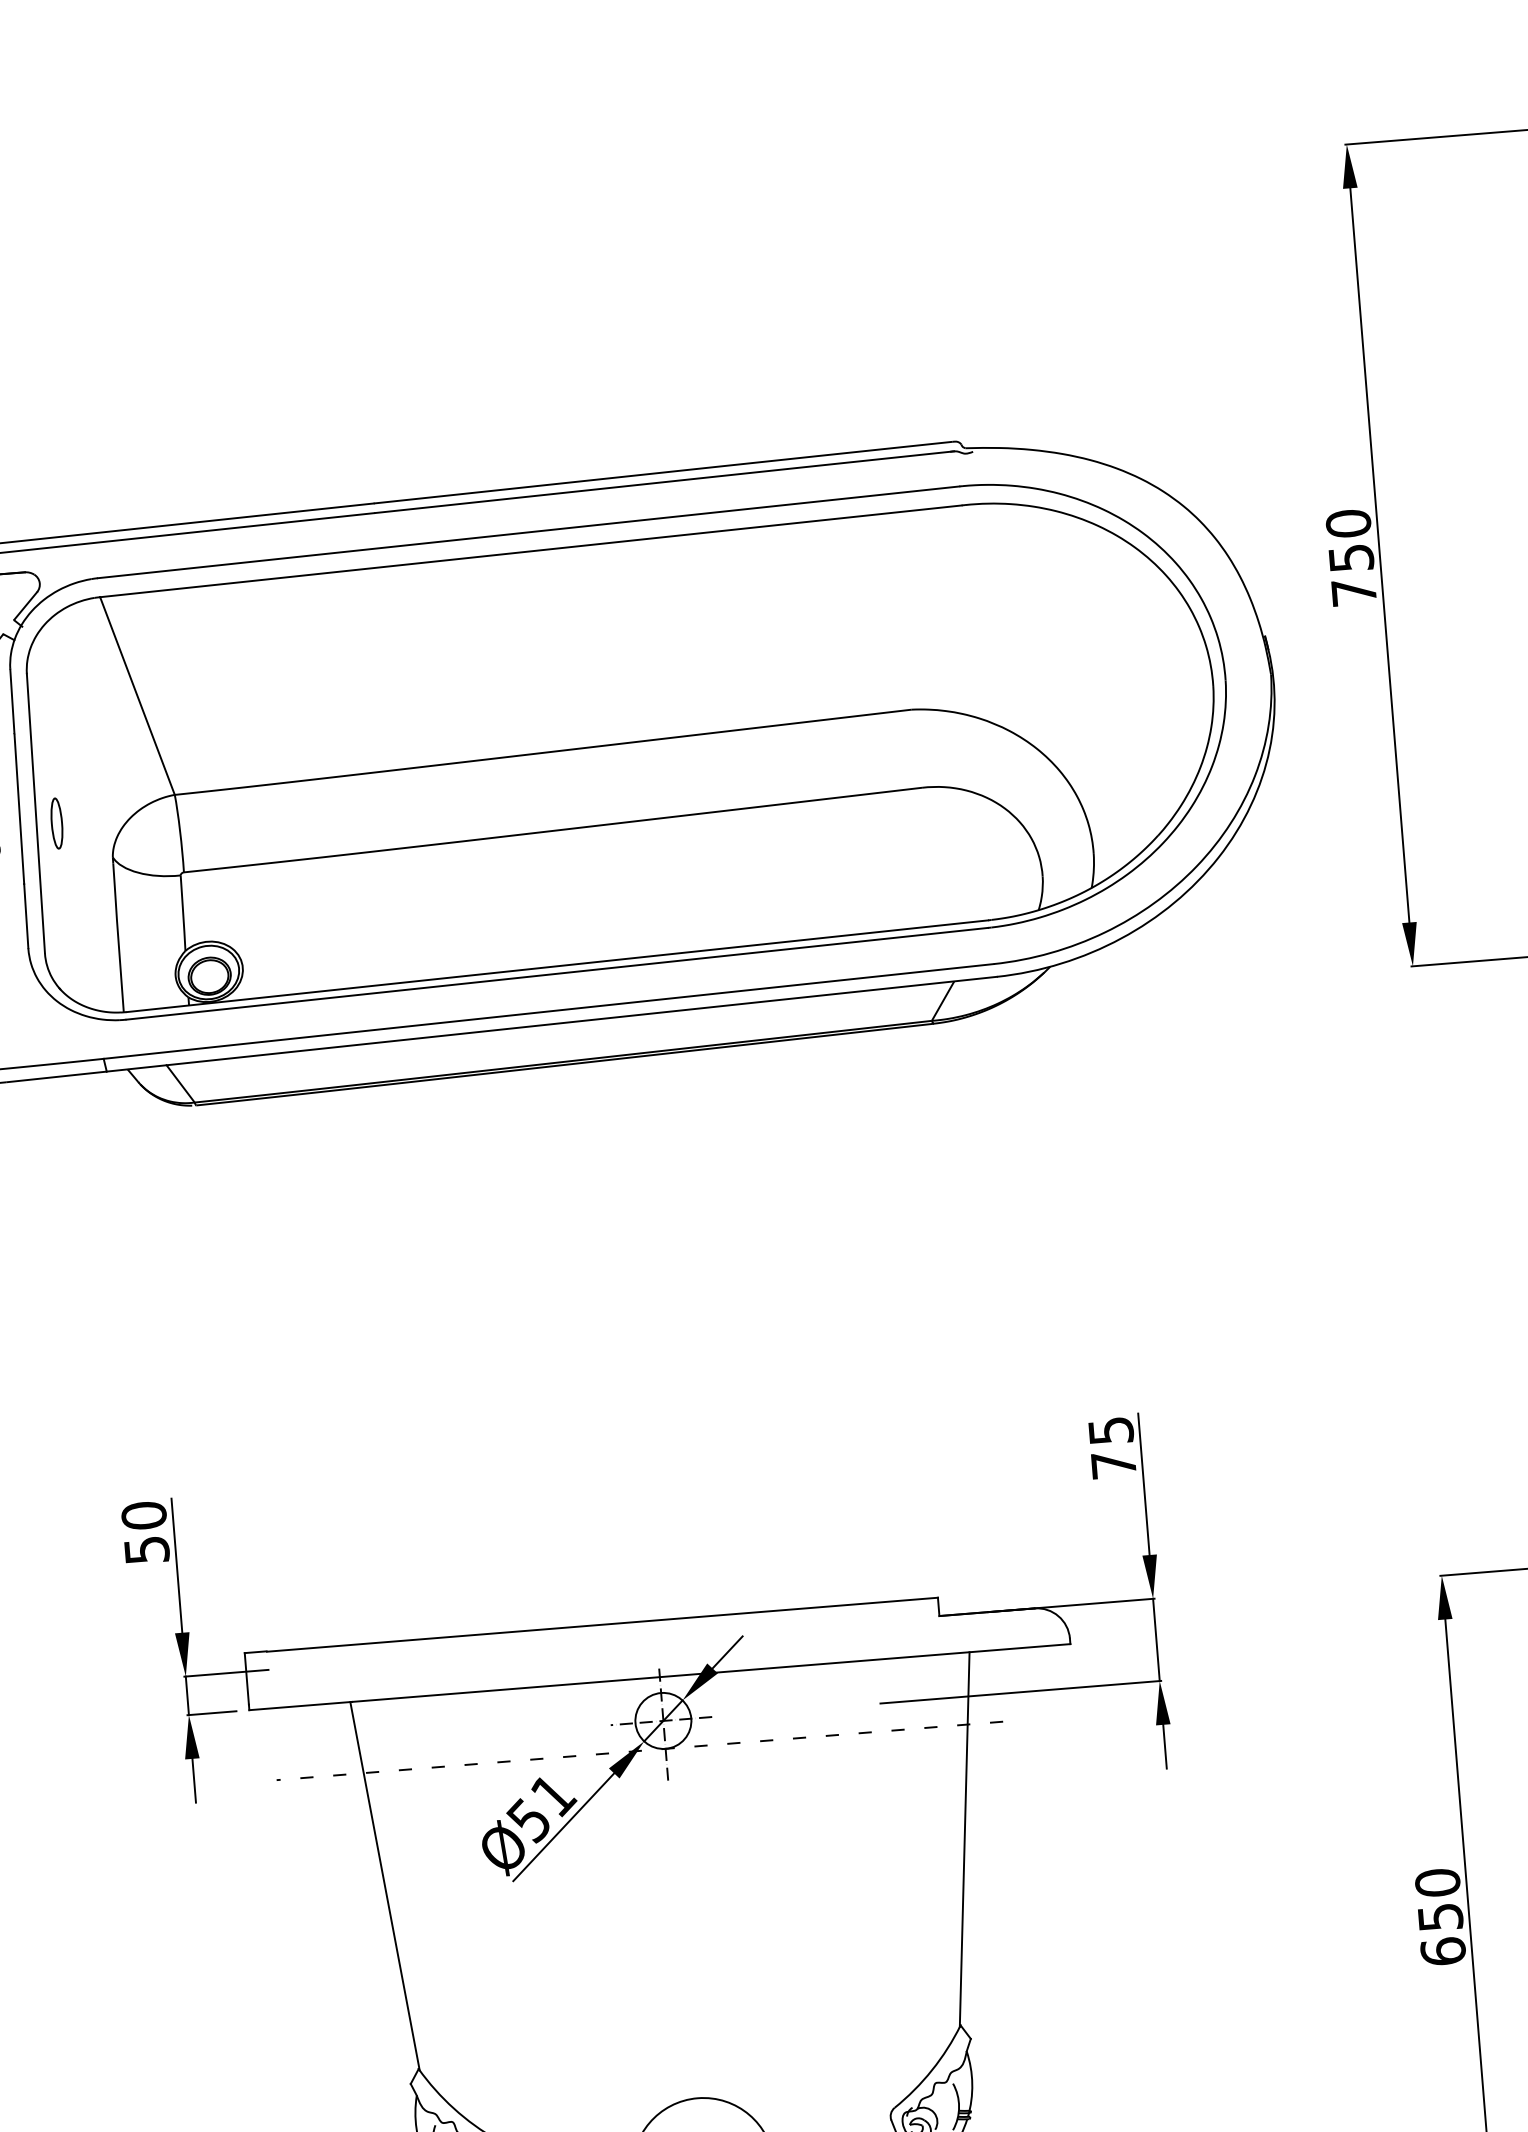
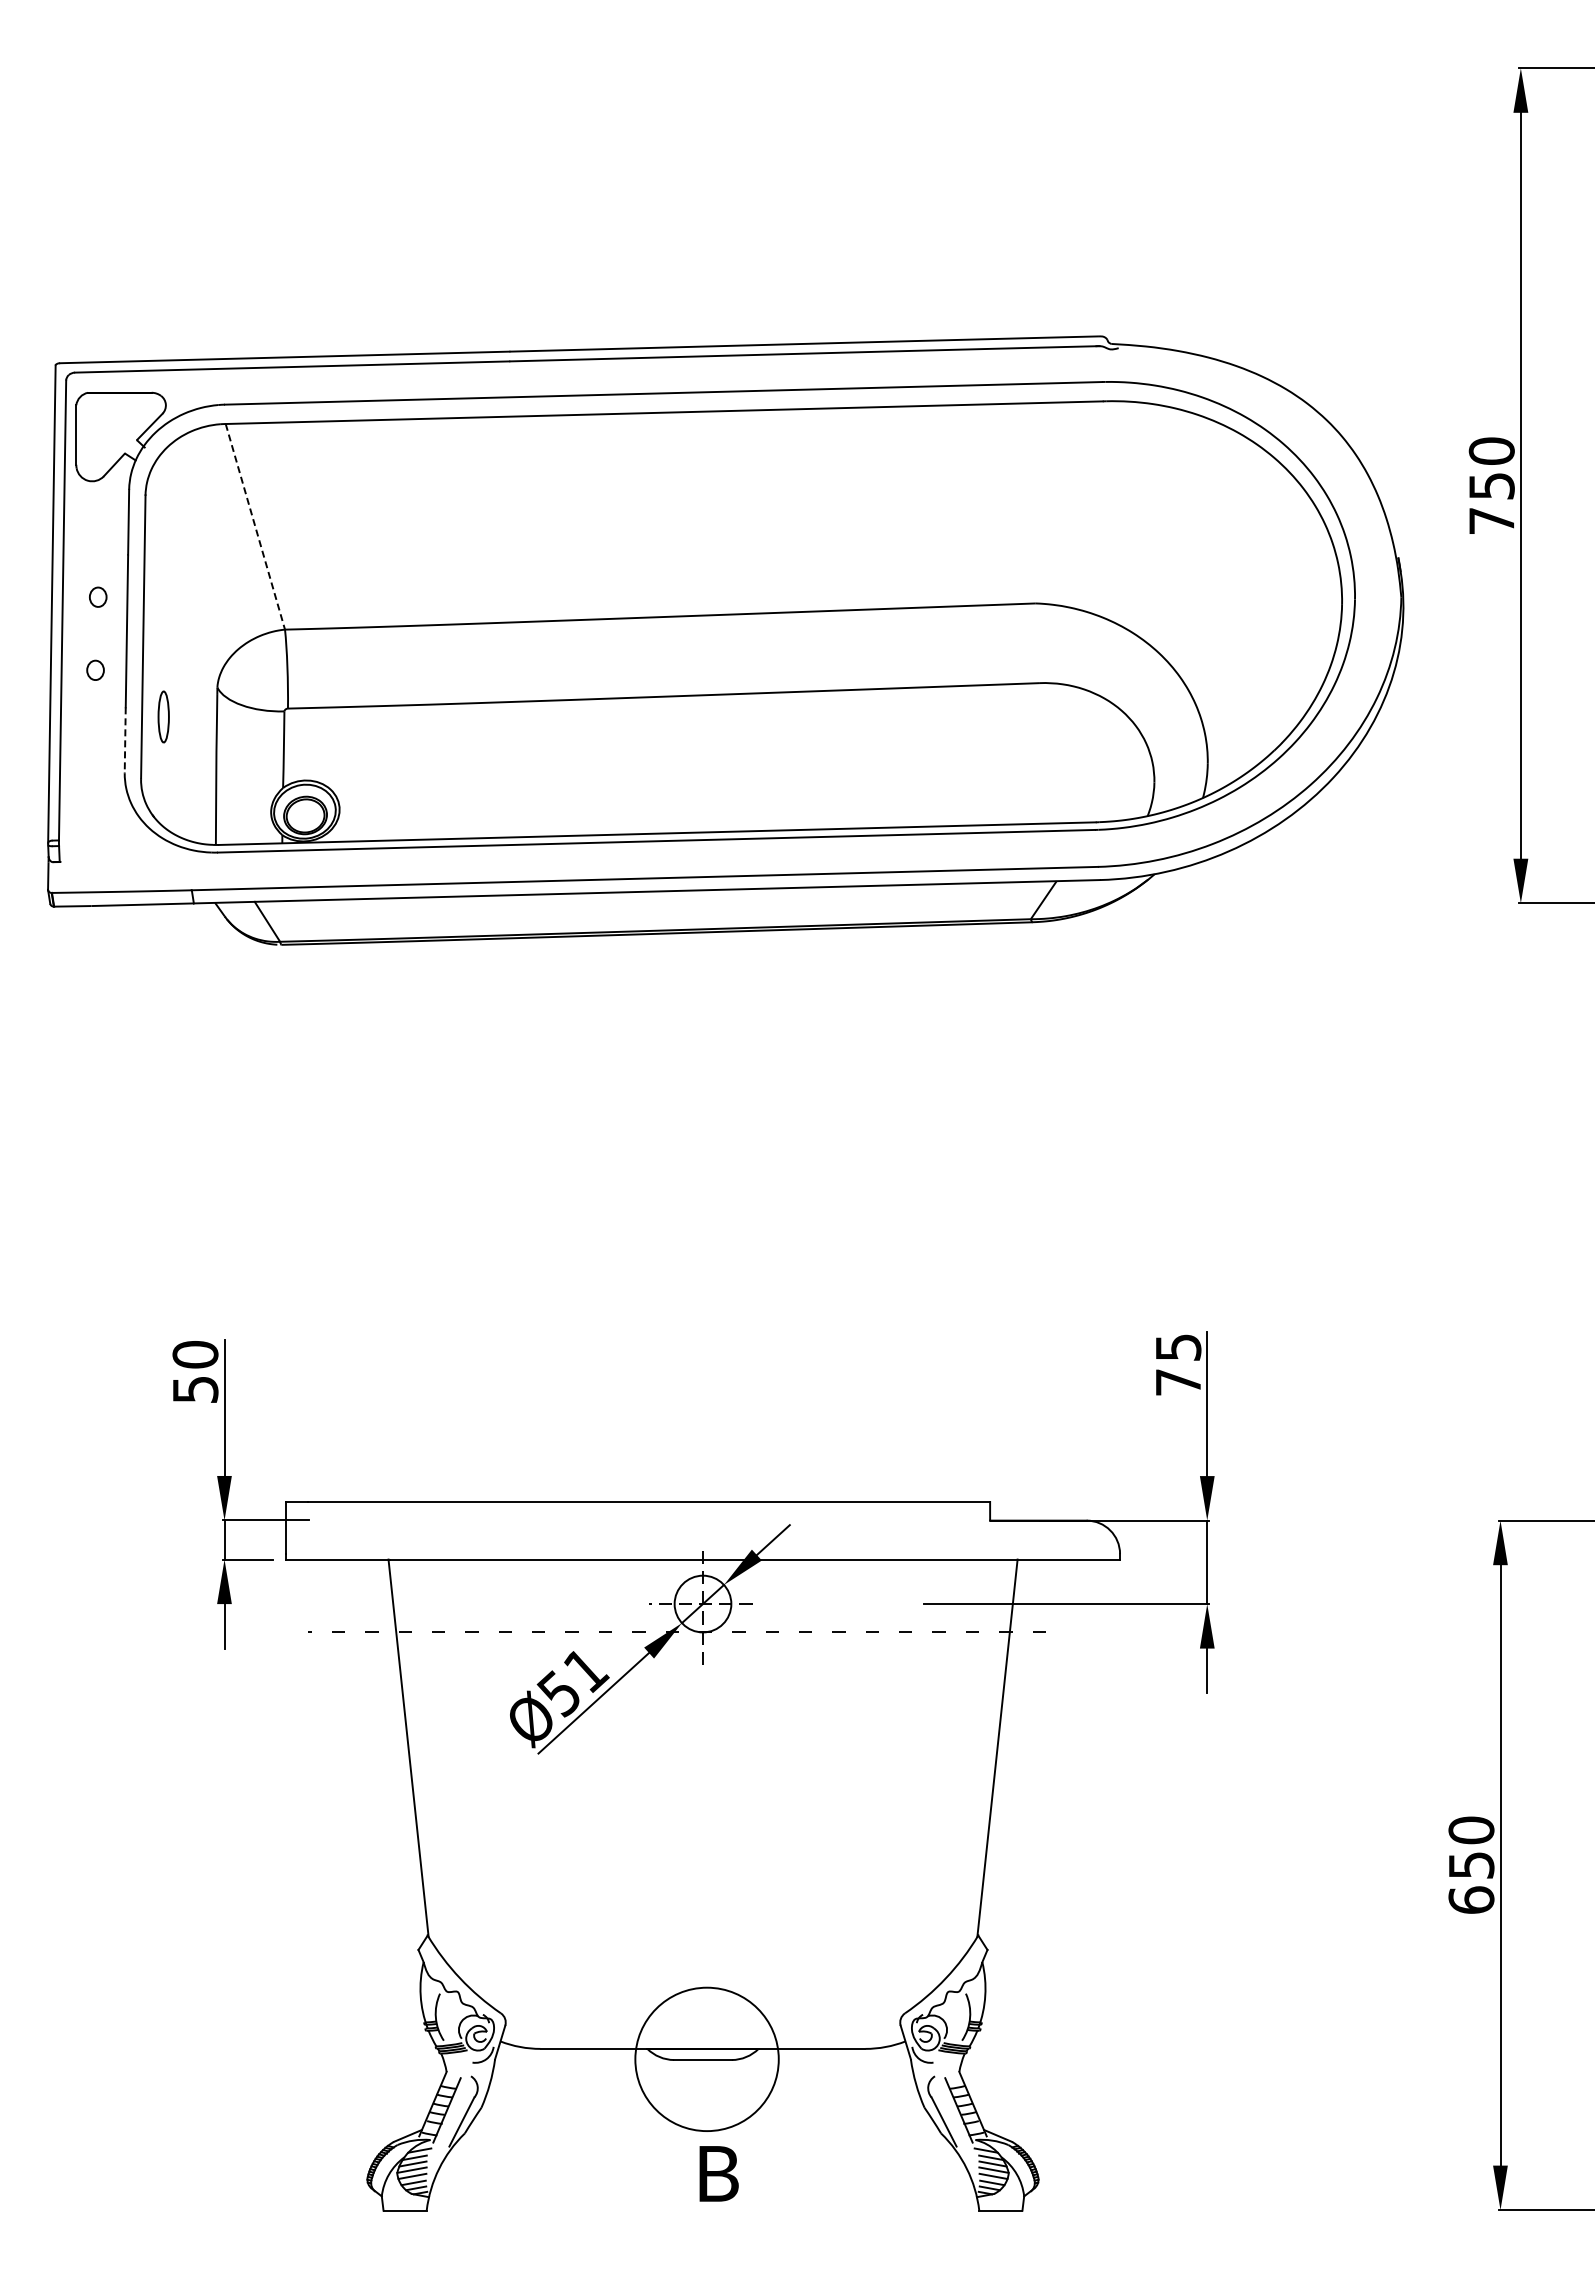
line: (137, 695) -> (255, 526), solid -> dashed
part: (56, 823) -> (163, 716), moved
line: (26, 915) -> (125, 739), solid -> dashed

